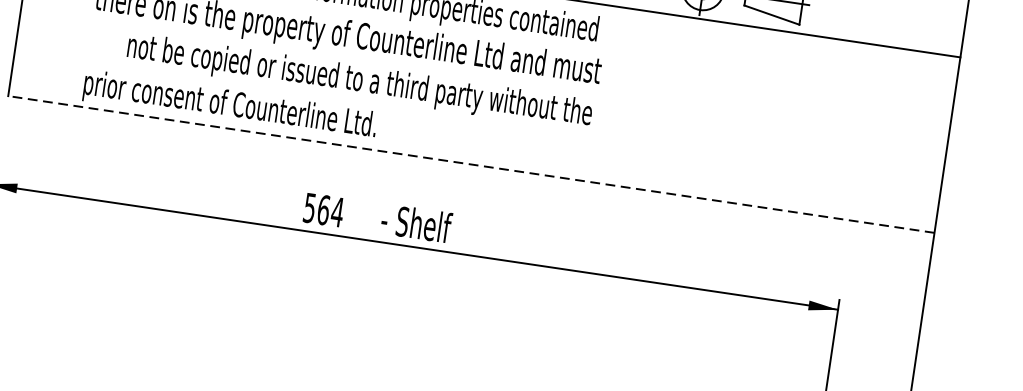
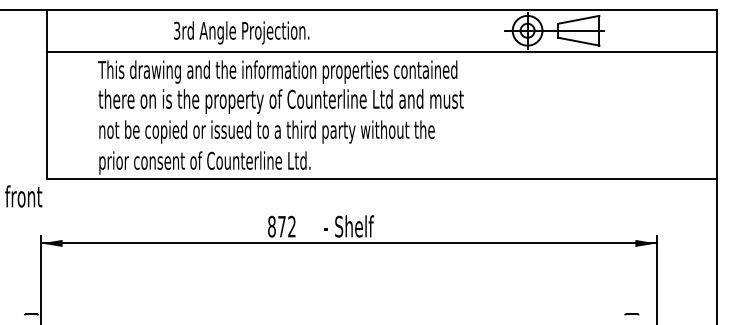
text: (359, 80) -> (266, 131), moved
line: (471, 163) -> (381, 178), dashed -> solid
text: (324, 210) -> (282, 226), 564 -> 872

